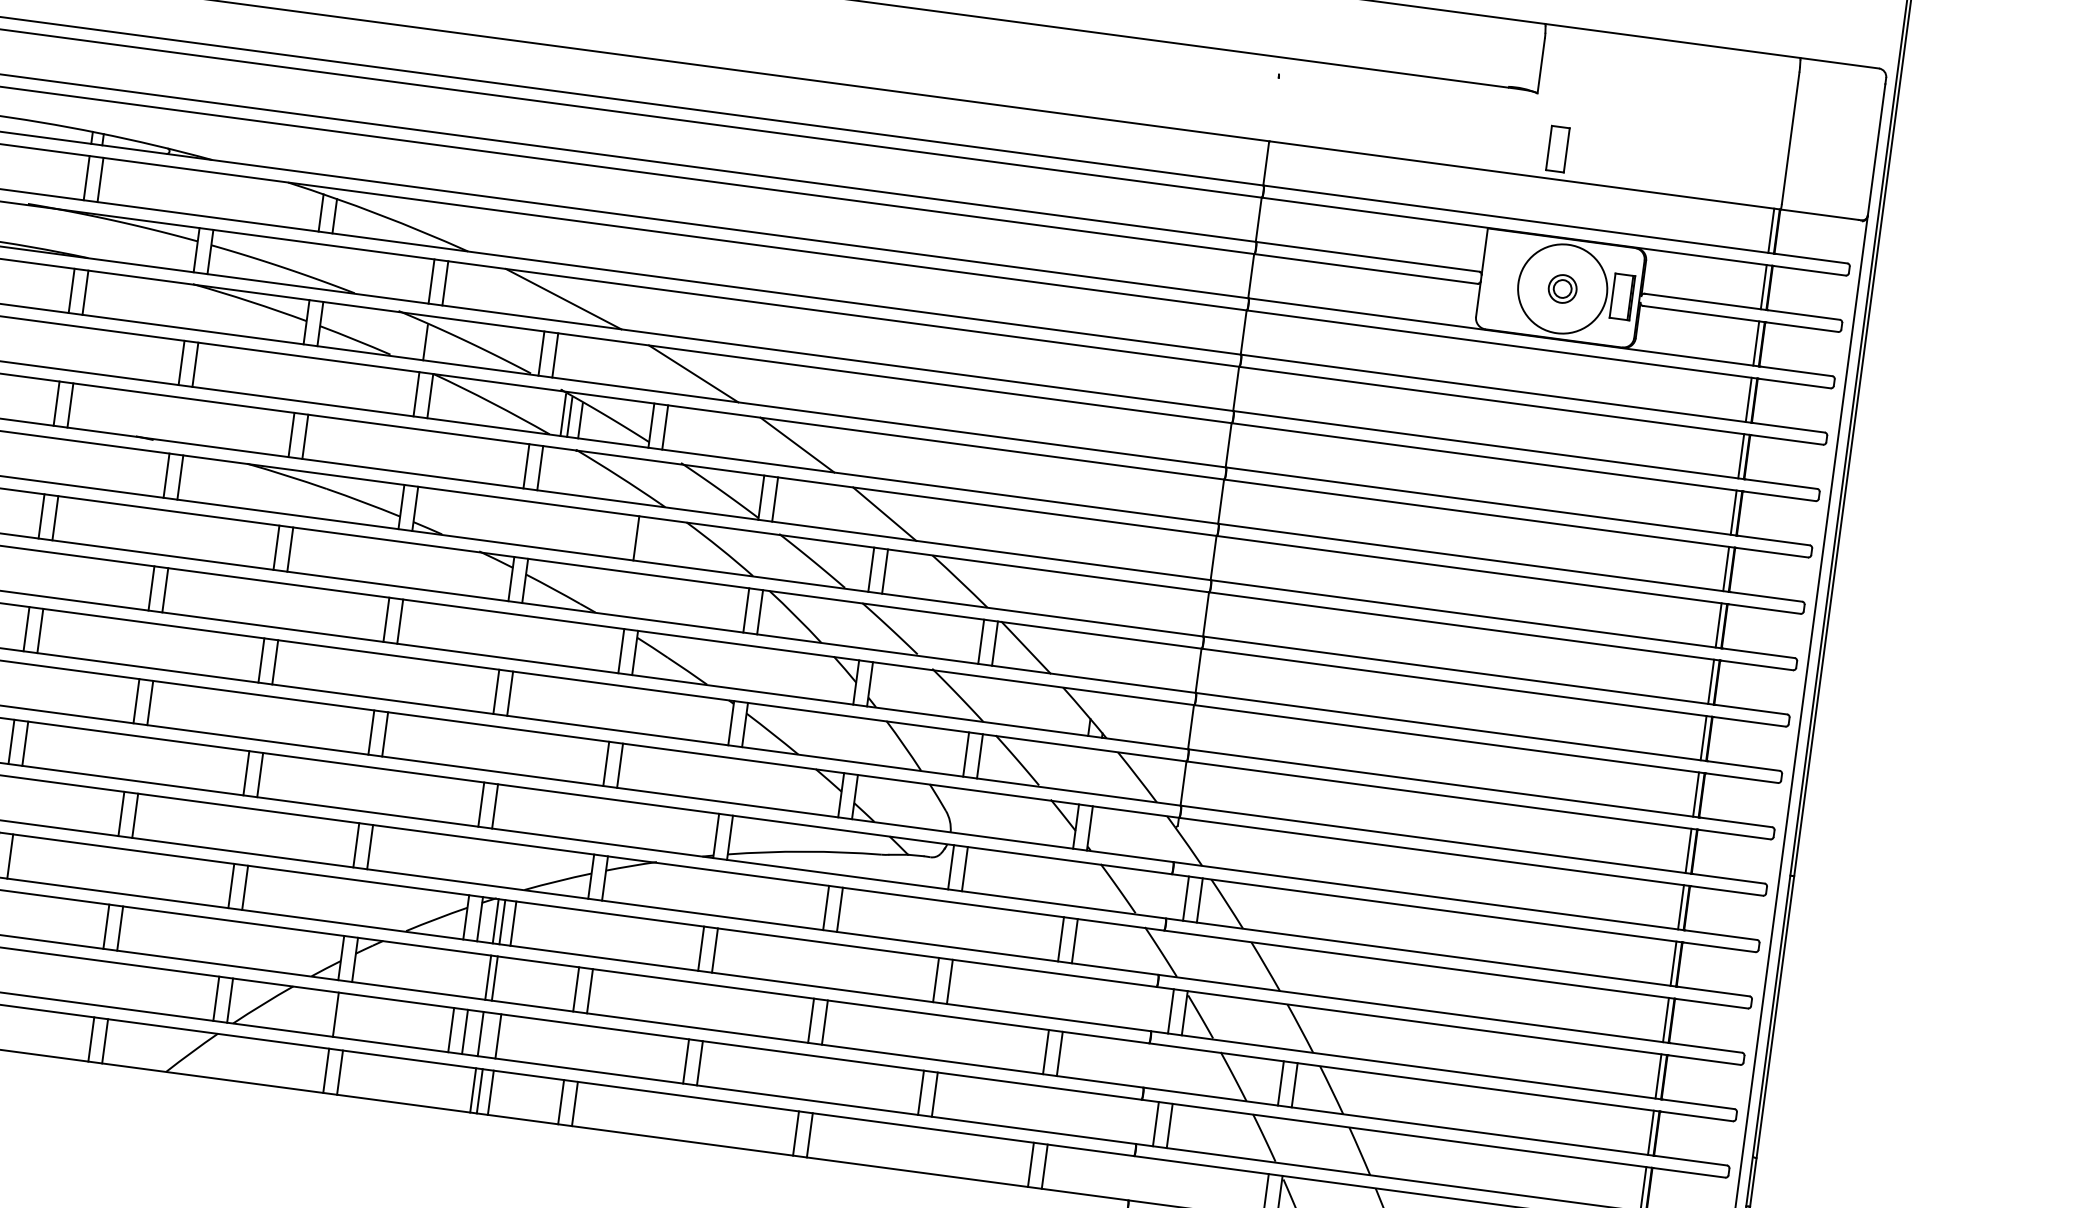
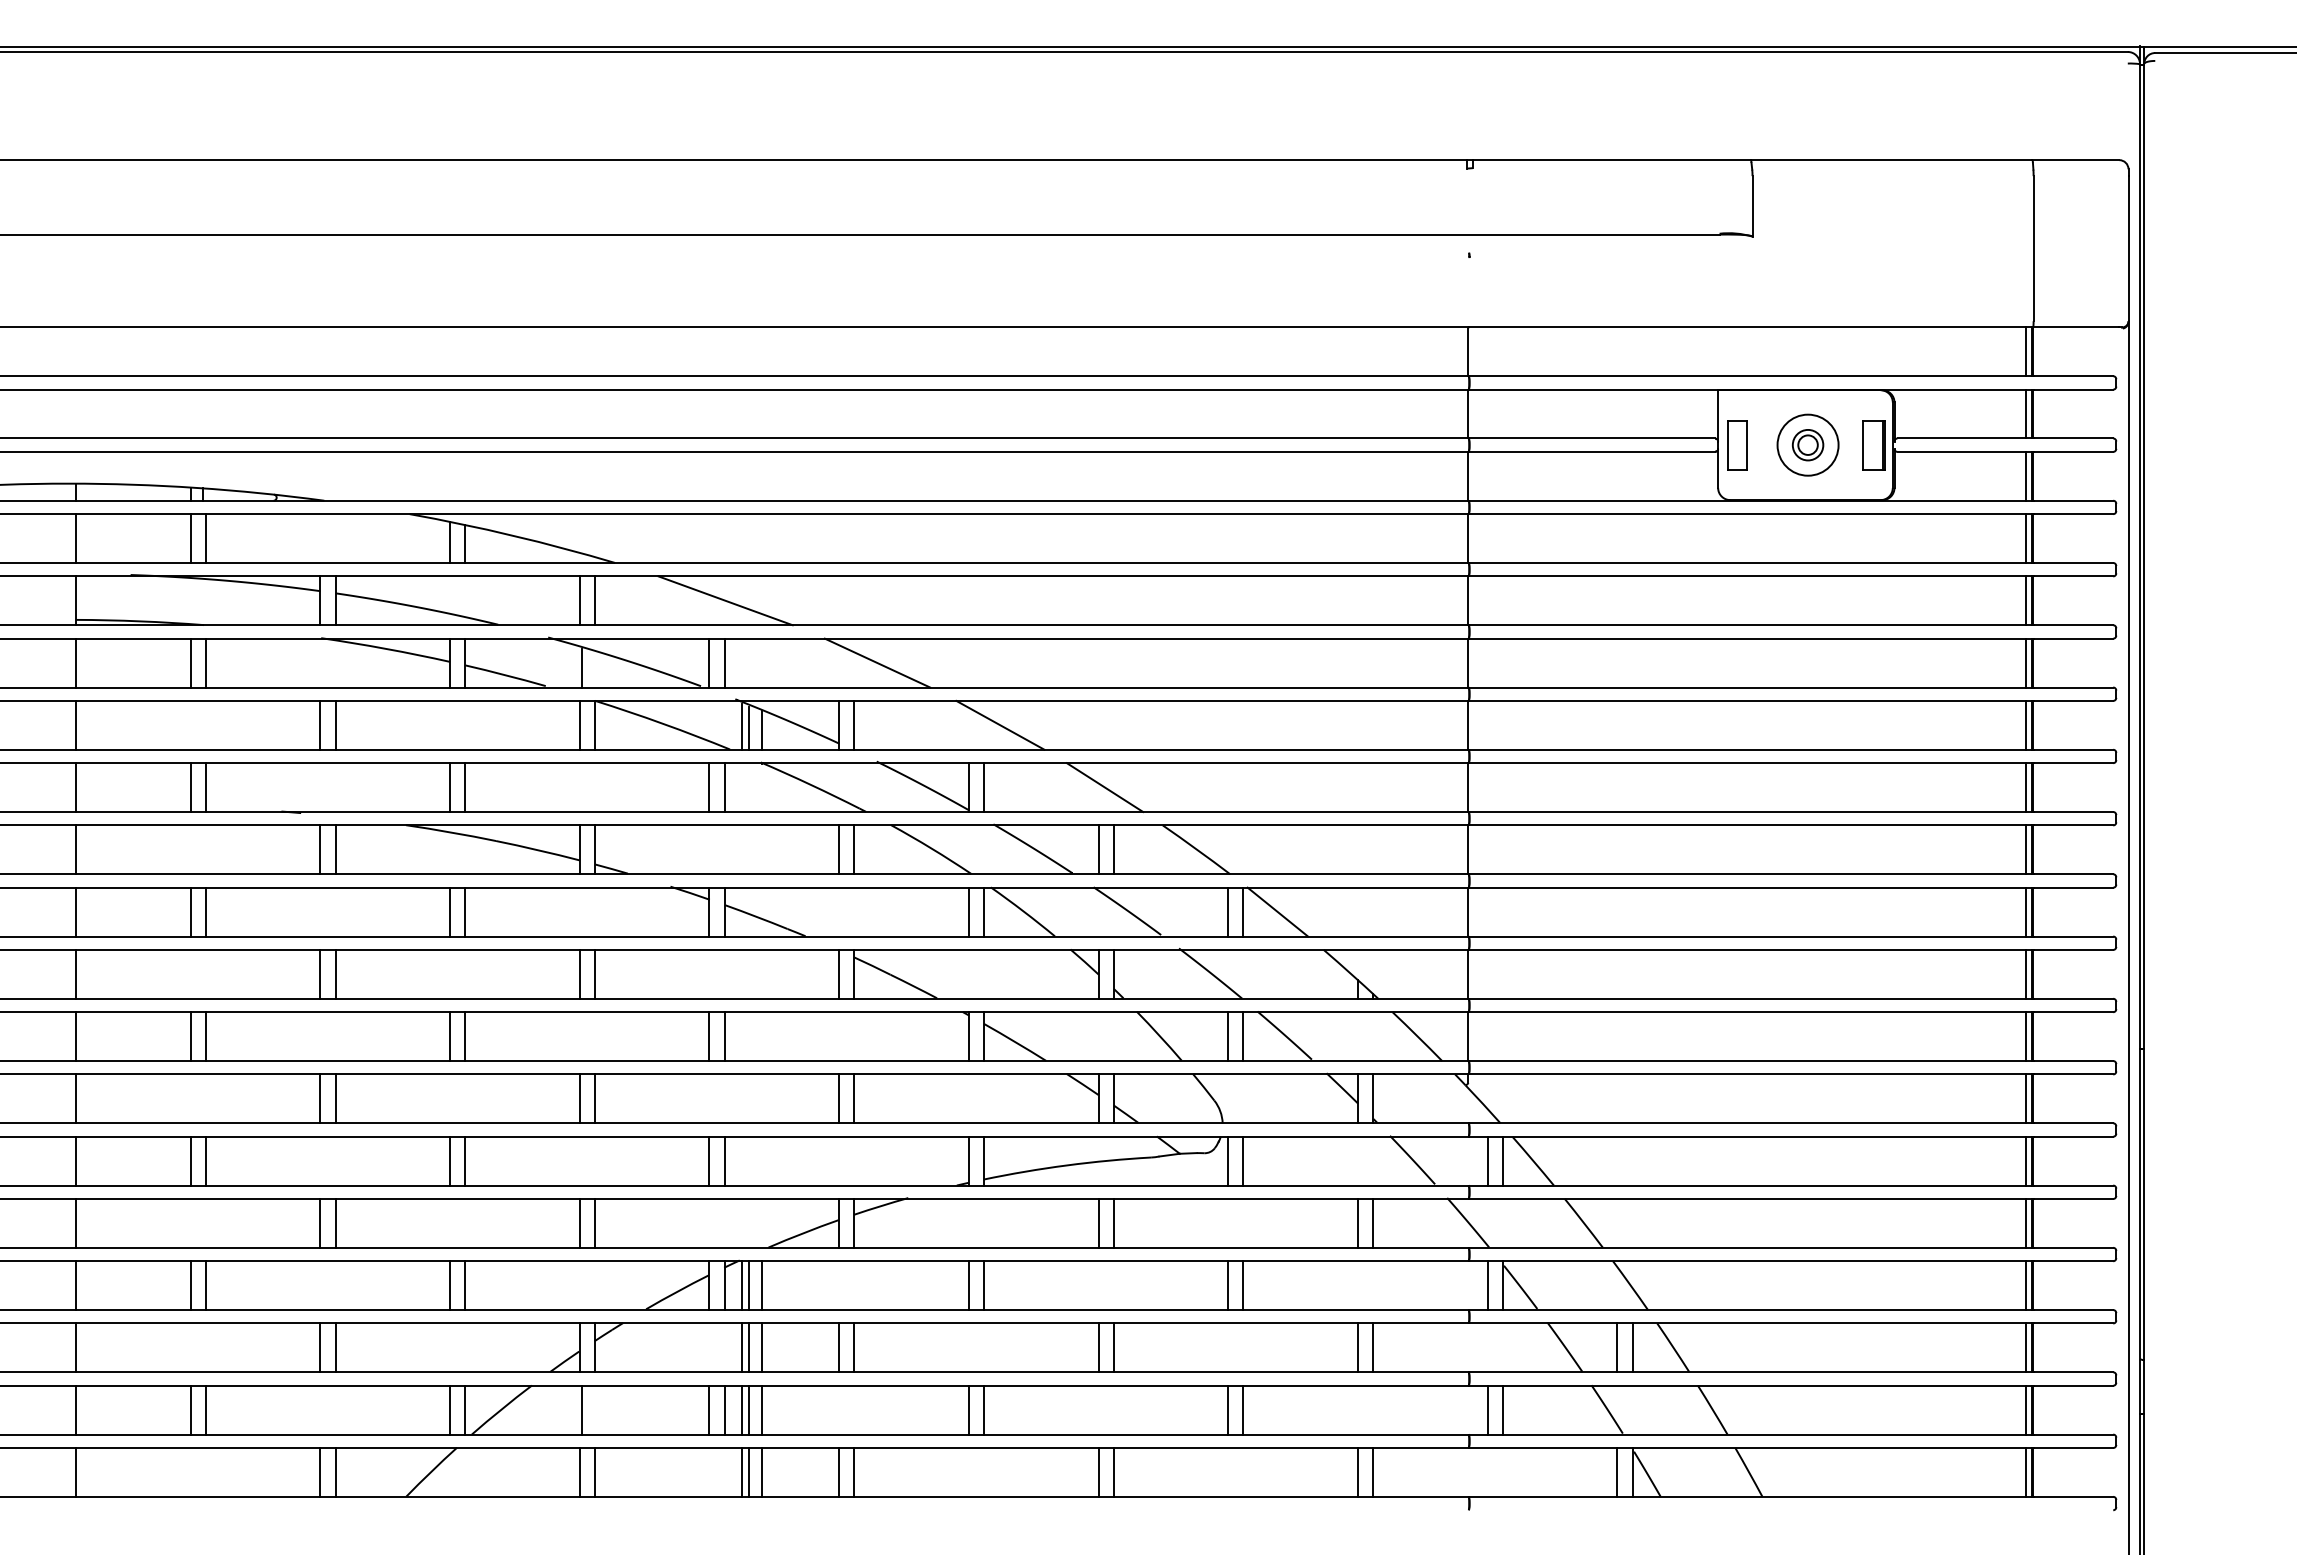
part: (1557, 149) -> (1737, 445), moved
circle: (1562, 288) -> (1807, 444), size x0.62
line: (650, 539) -> (854, 849), added
line: (505, 979) -> (761, 1347), added
line: (487, 1034) -> (749, 1409), added

